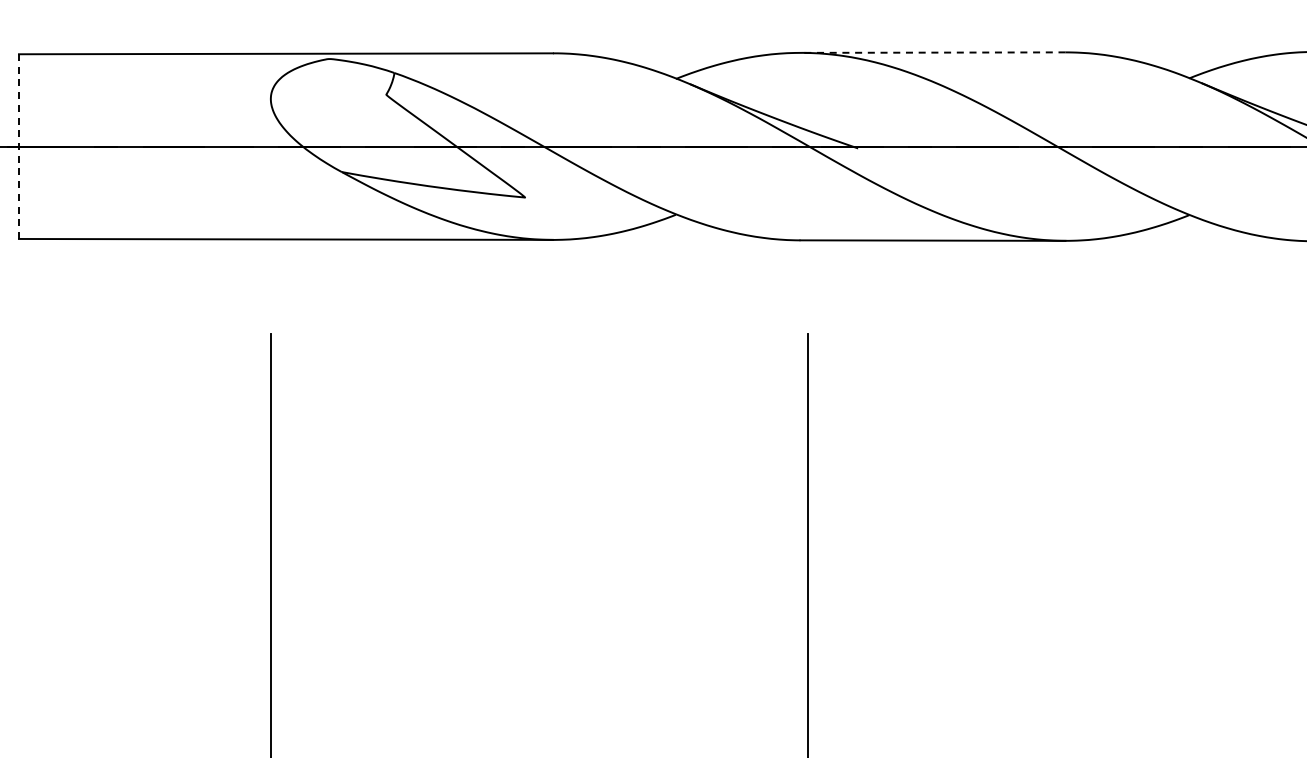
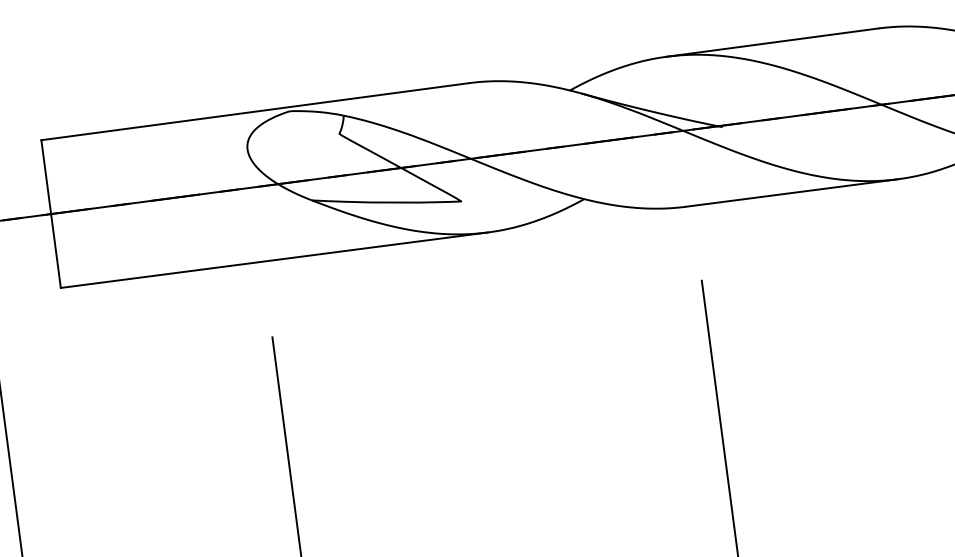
line: (932, 52) -> (771, 42), dashed -> solid
line: (18, 146) -> (50, 214), dashed -> solid

